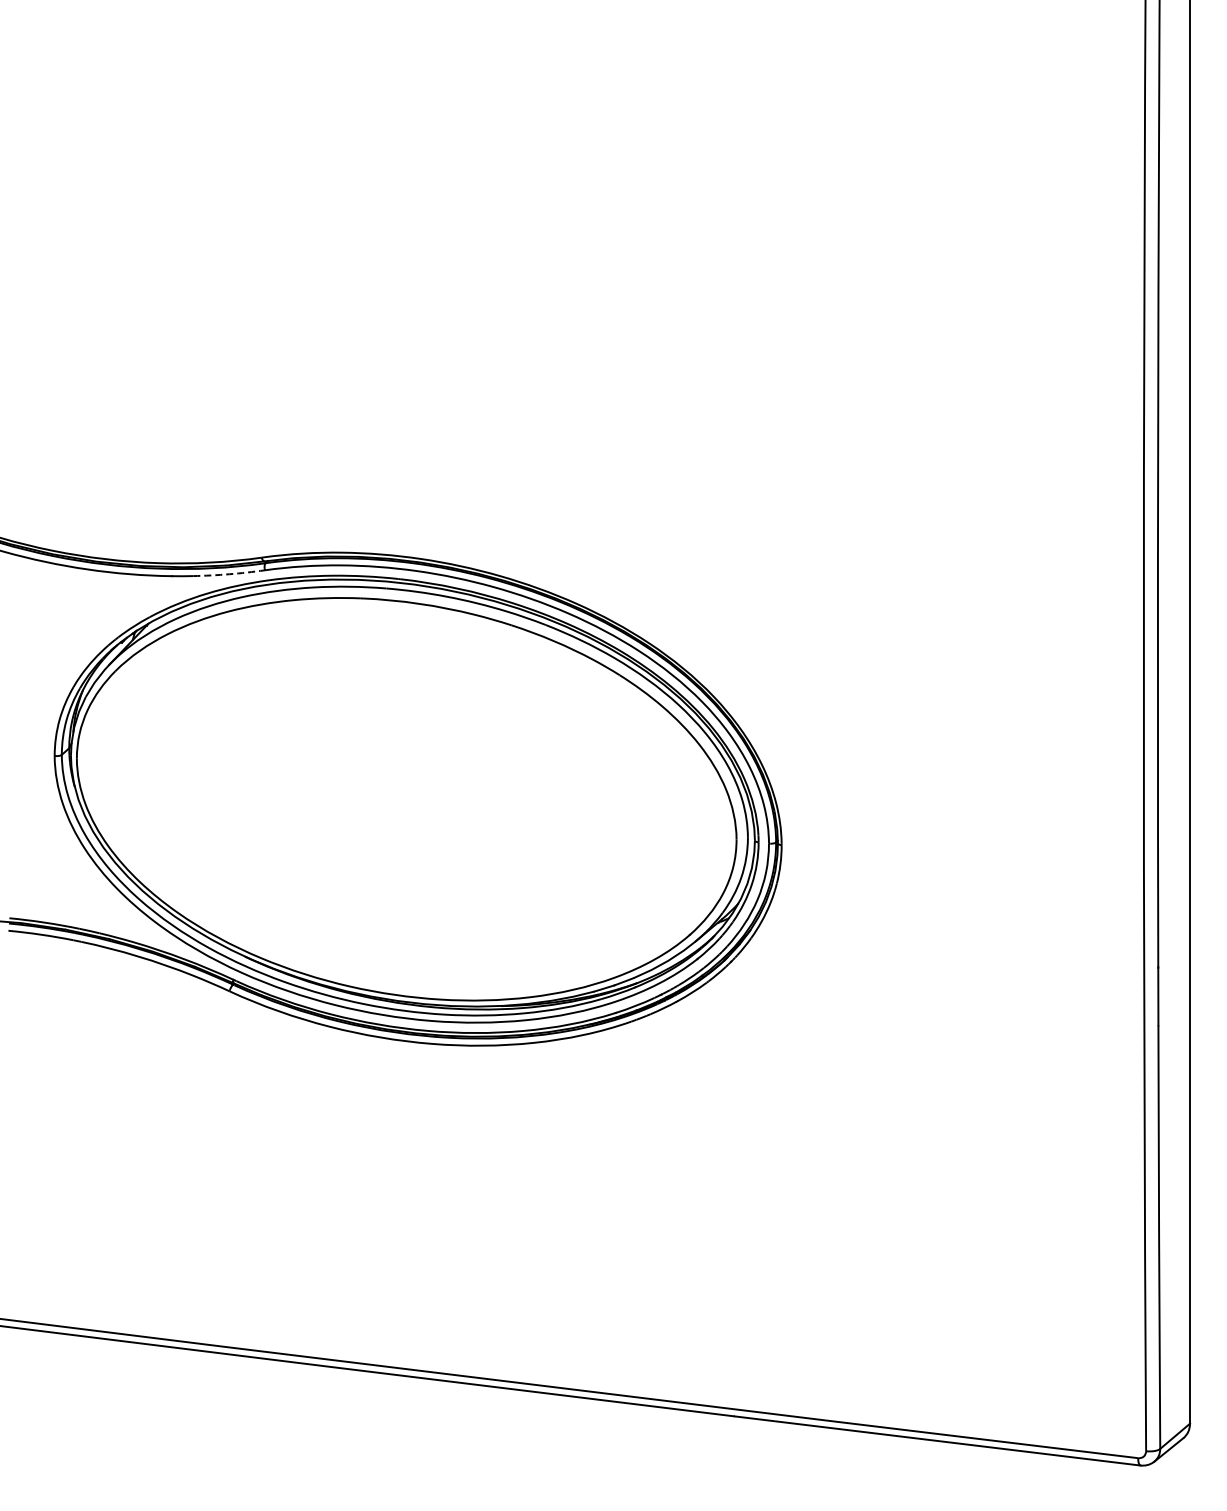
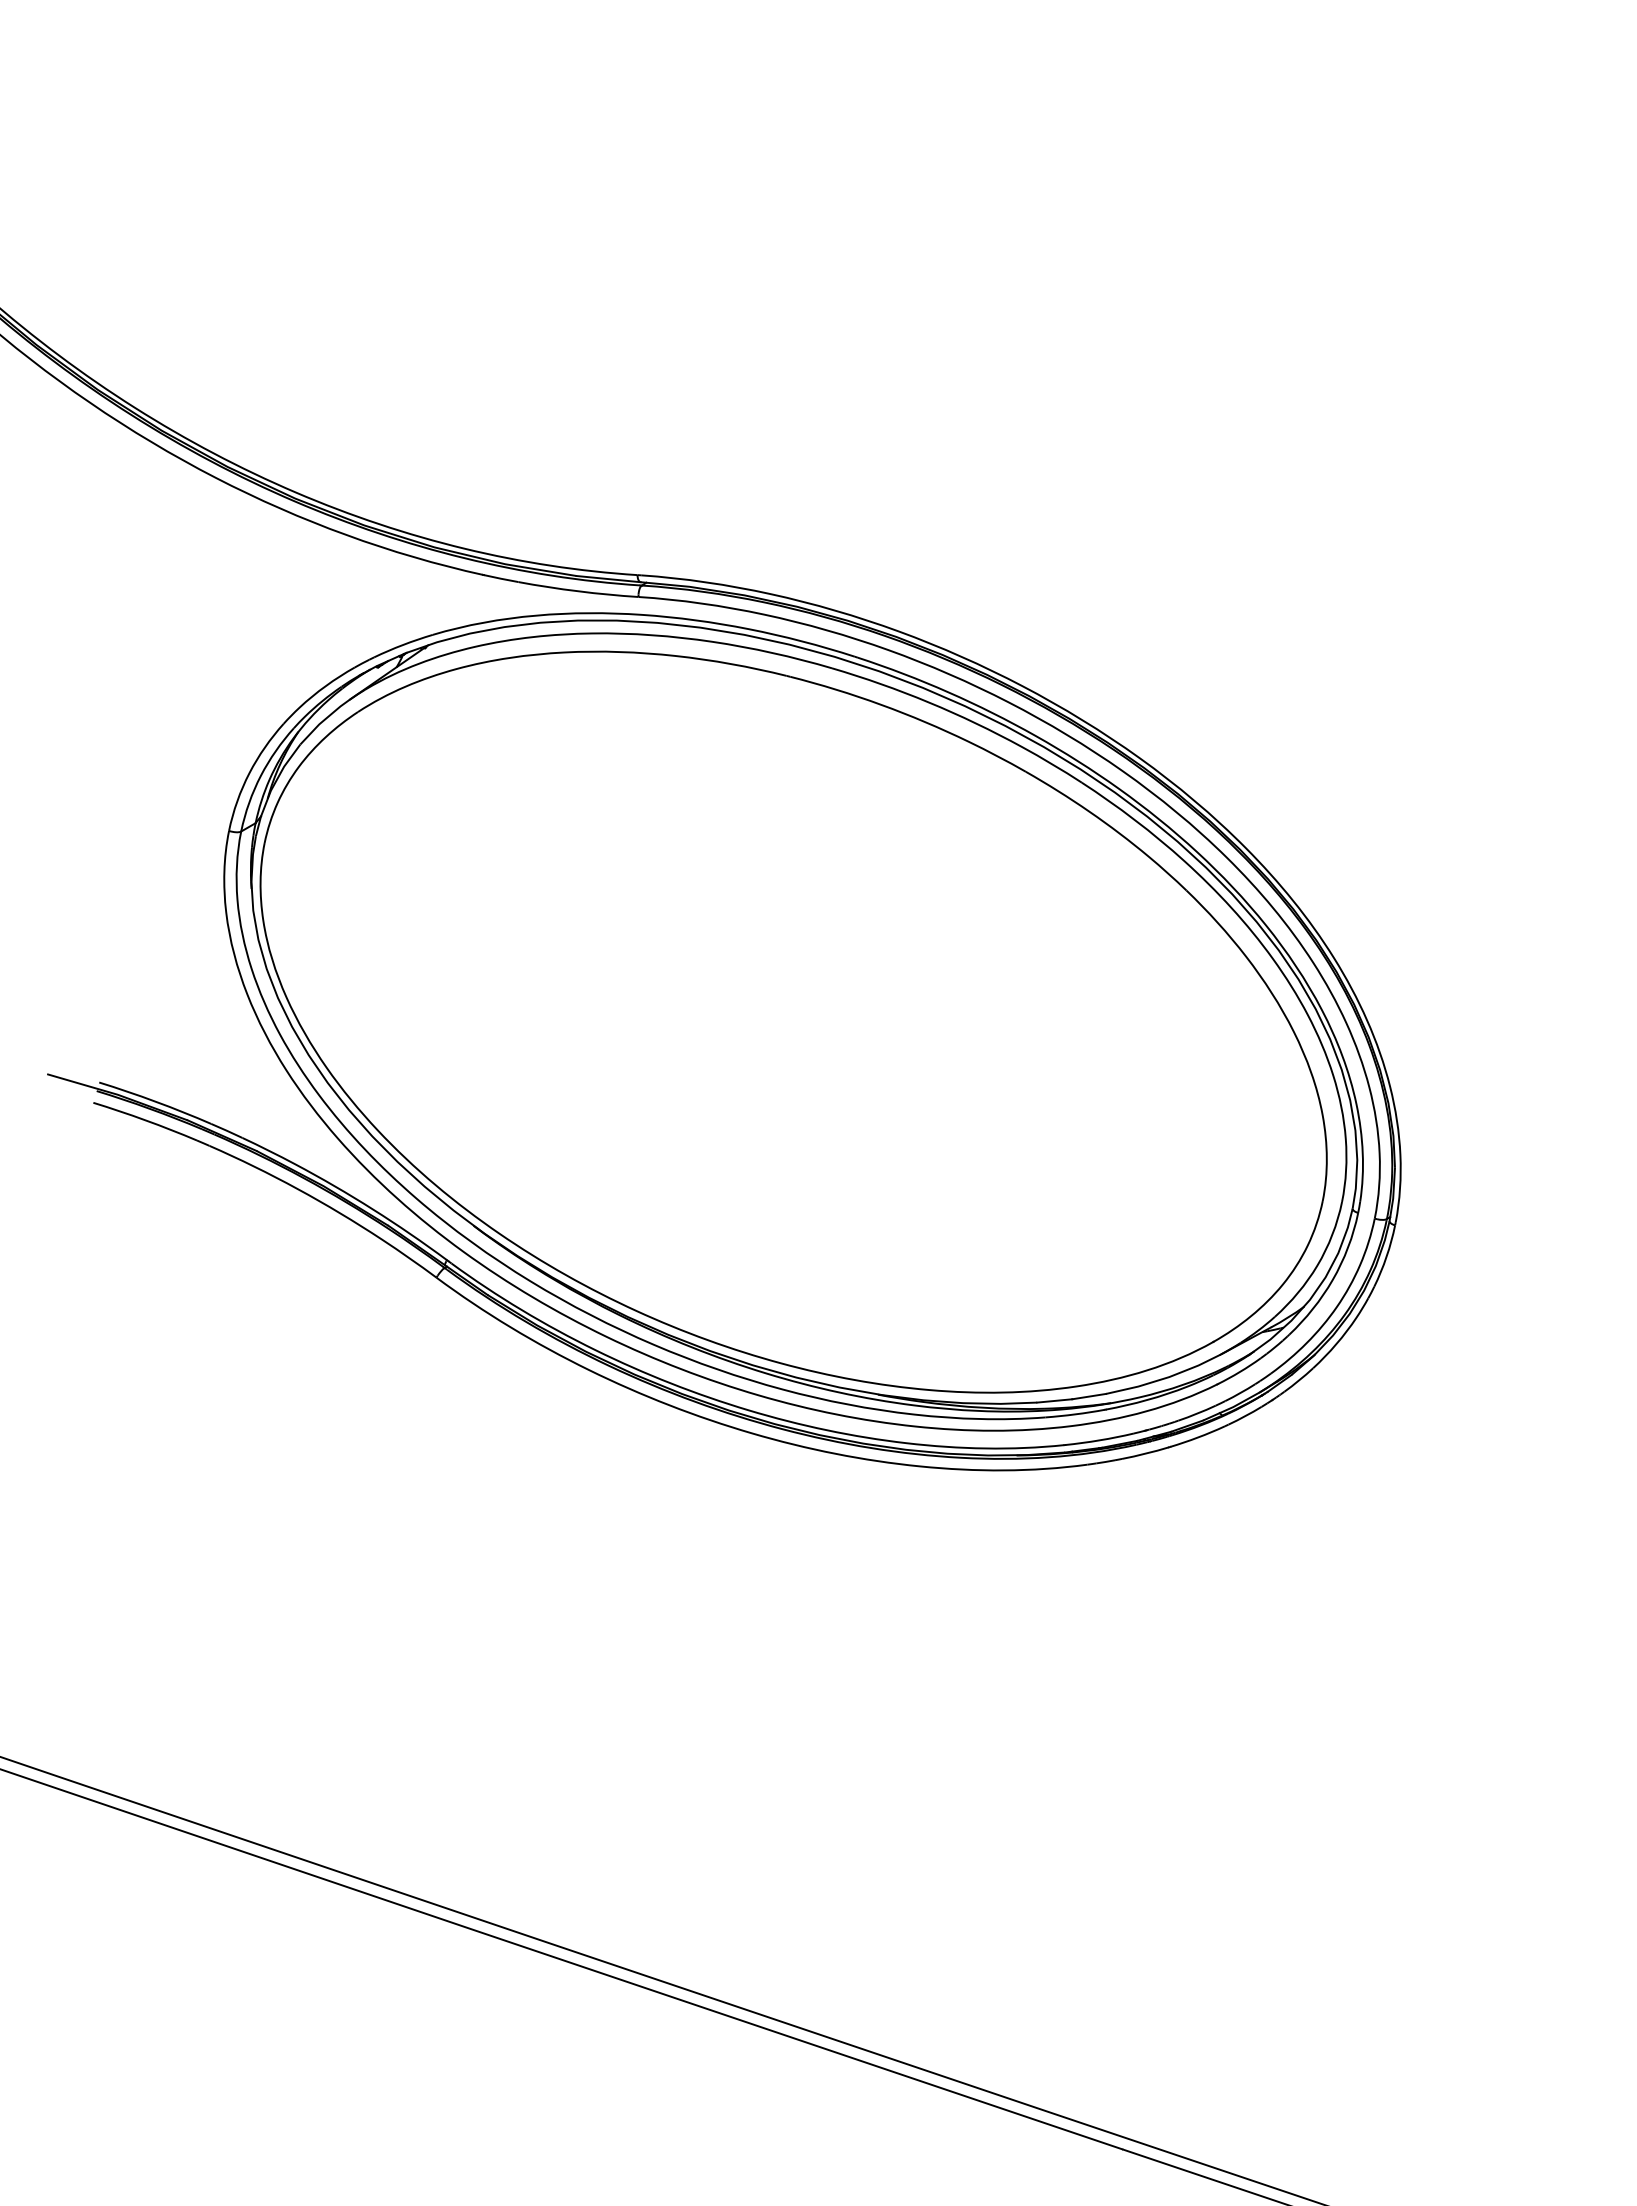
arc: (229, 574) -> (578, 591), dashed -> solid

